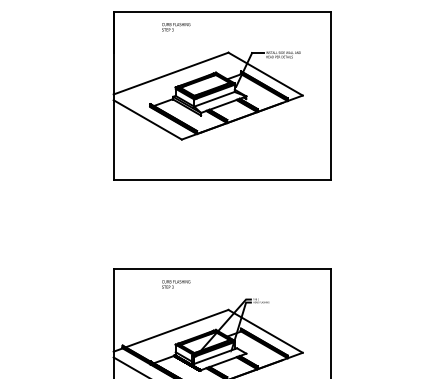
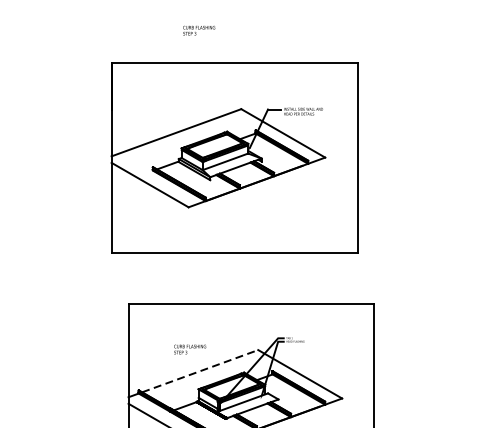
part: (221, 95) -> (233, 157), moved
text: (176, 284) -> (190, 349), moved
line: (177, 328) -> (200, 371), solid -> dashed

